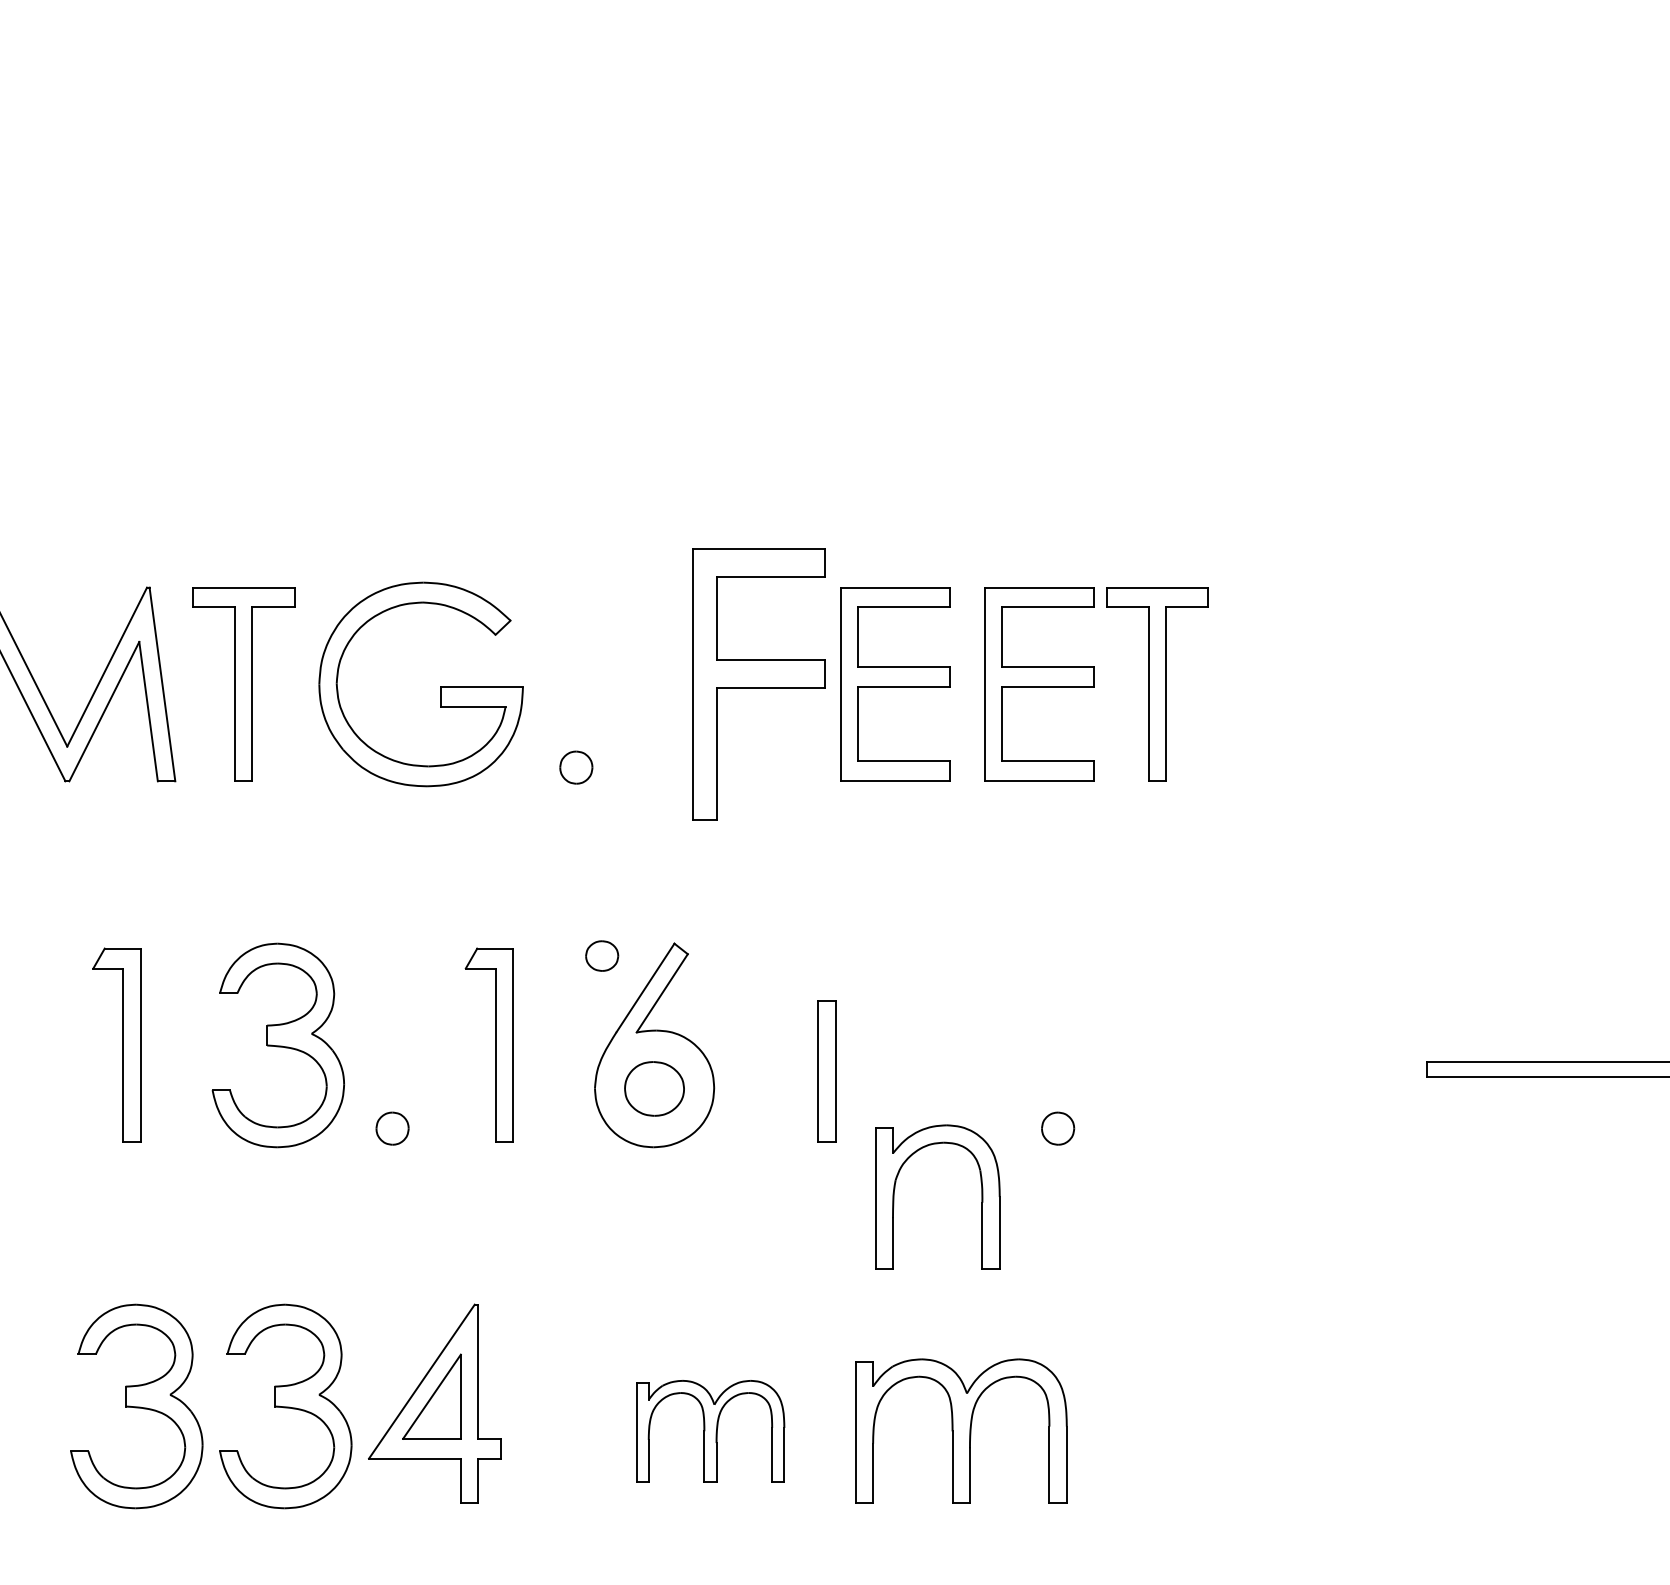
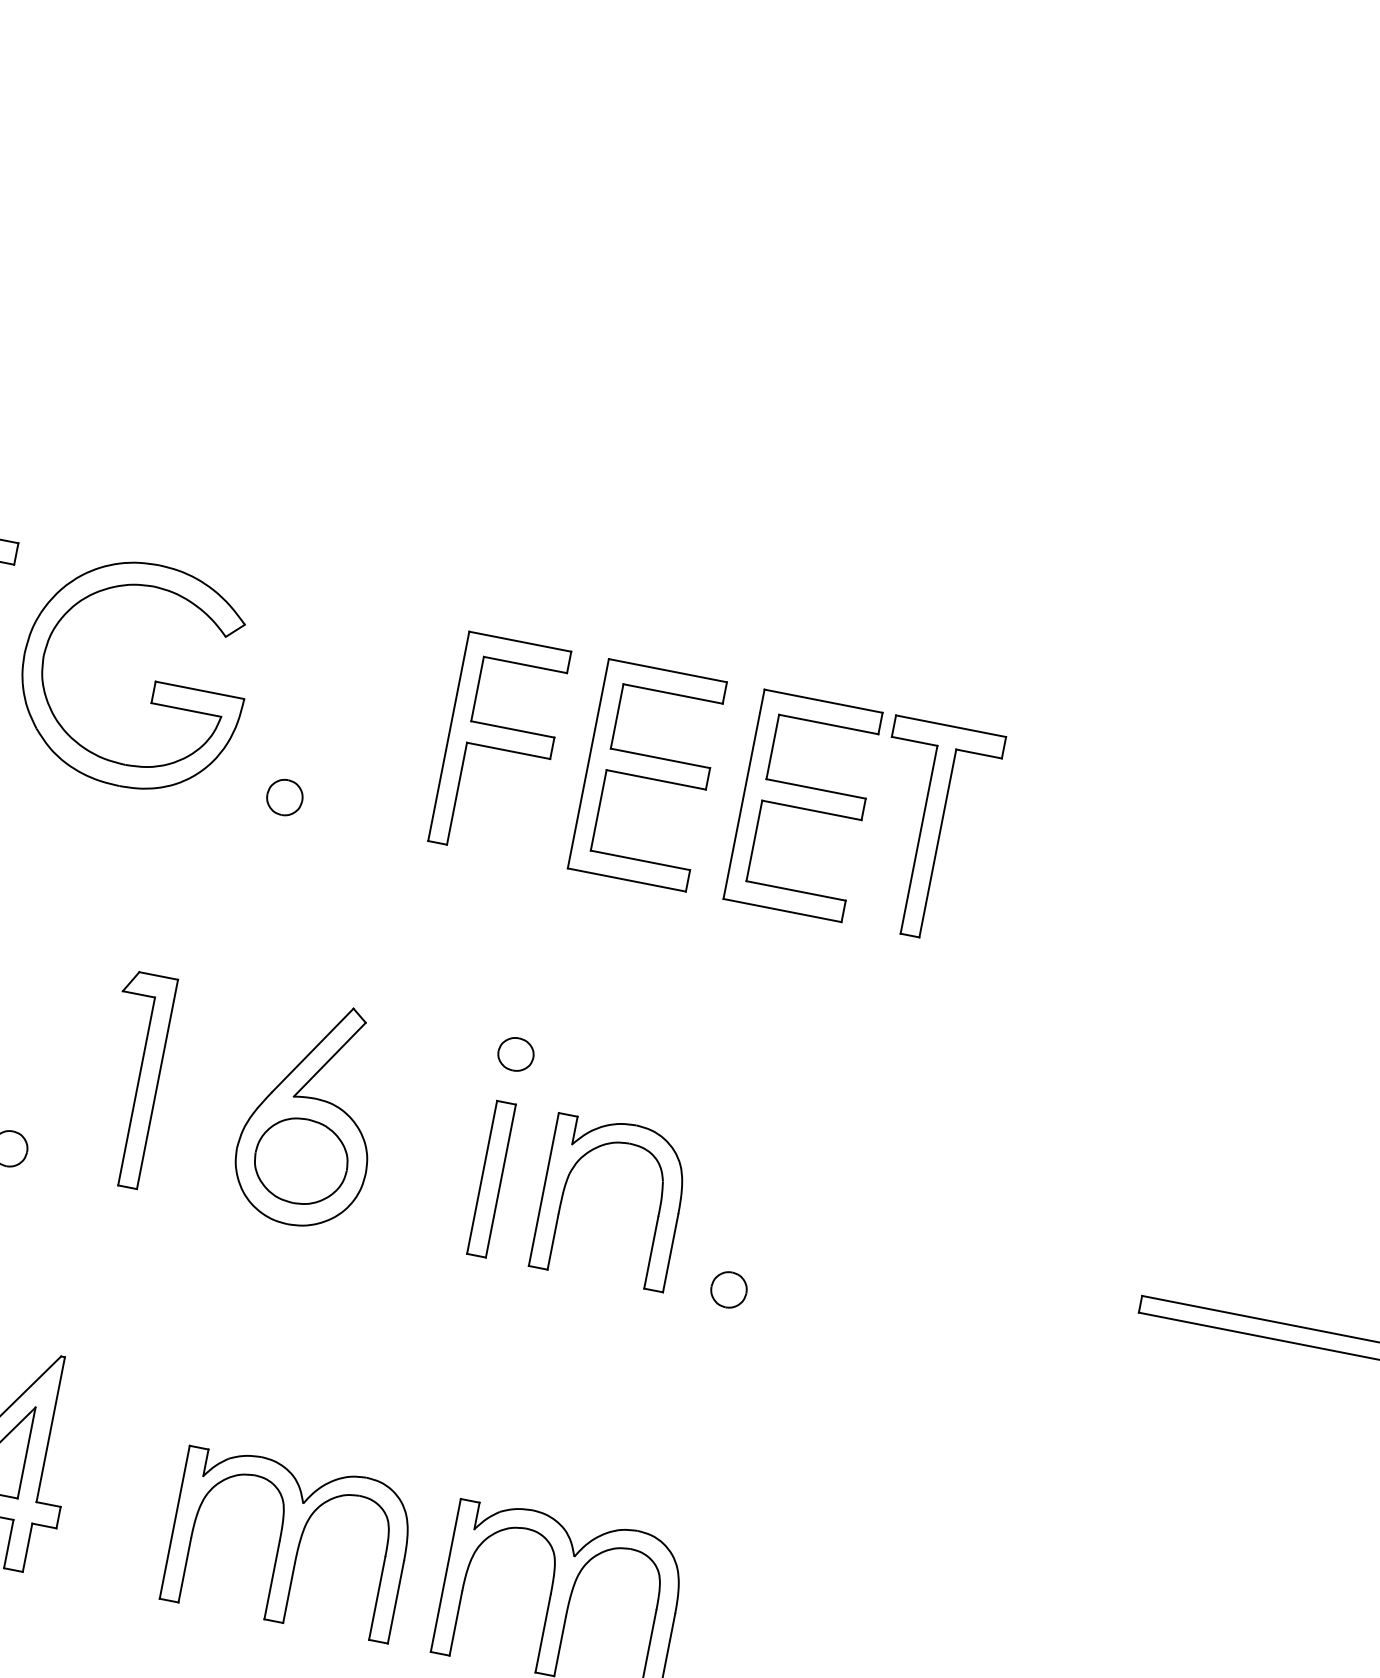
part: (758, 684) -> (499, 746), size x0.71
part: (602, 955) -> (516, 1053), moved
part: (654, 1088) -> (301, 1160), size x1.43
part: (895, 1189) -> (567, 1183), moved
part: (710, 1430) -> (289, 1542), size x1.43

